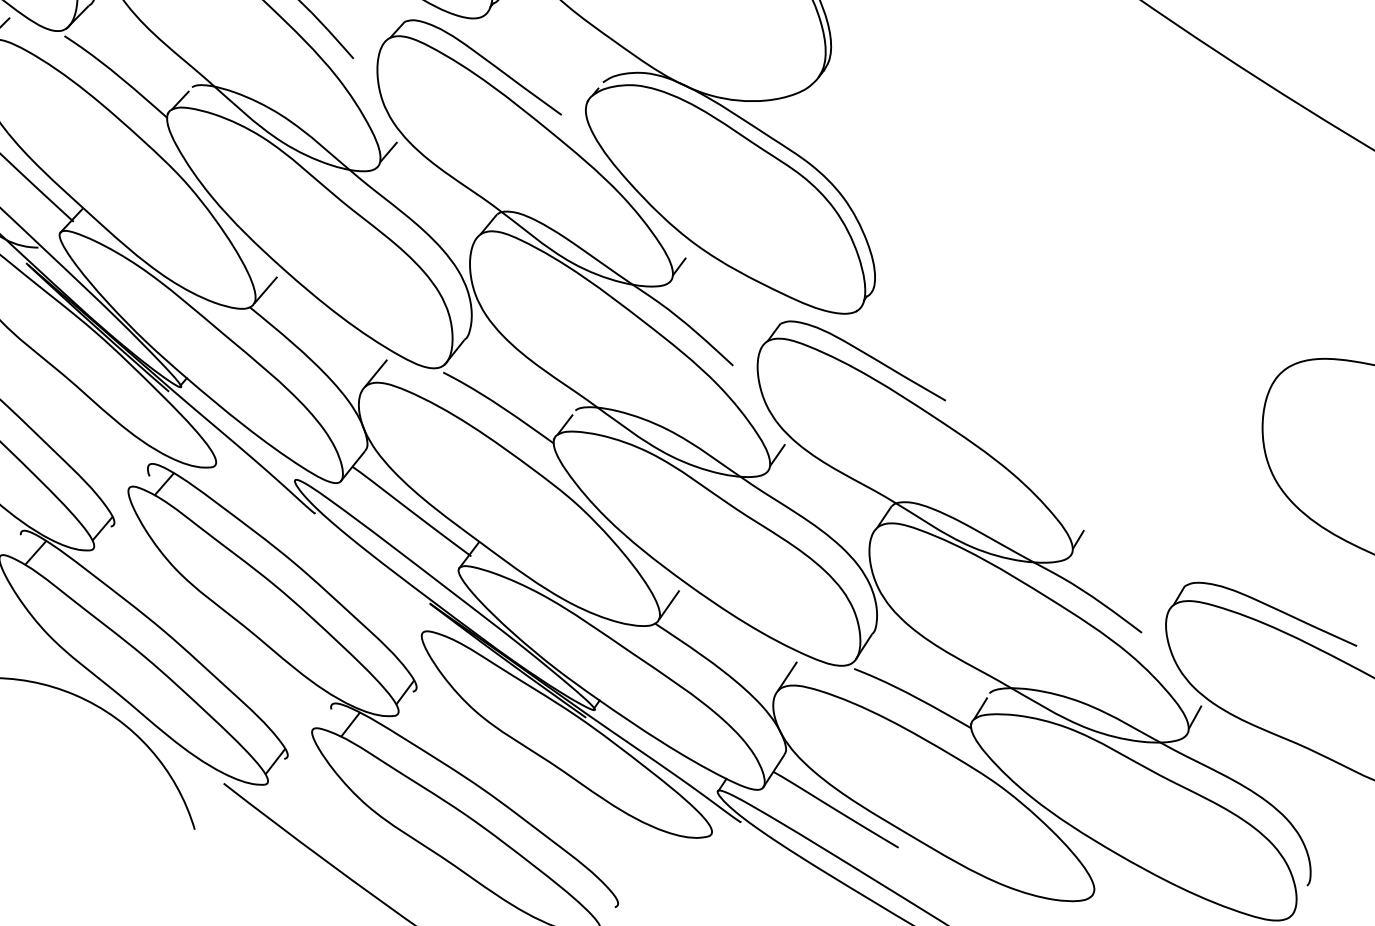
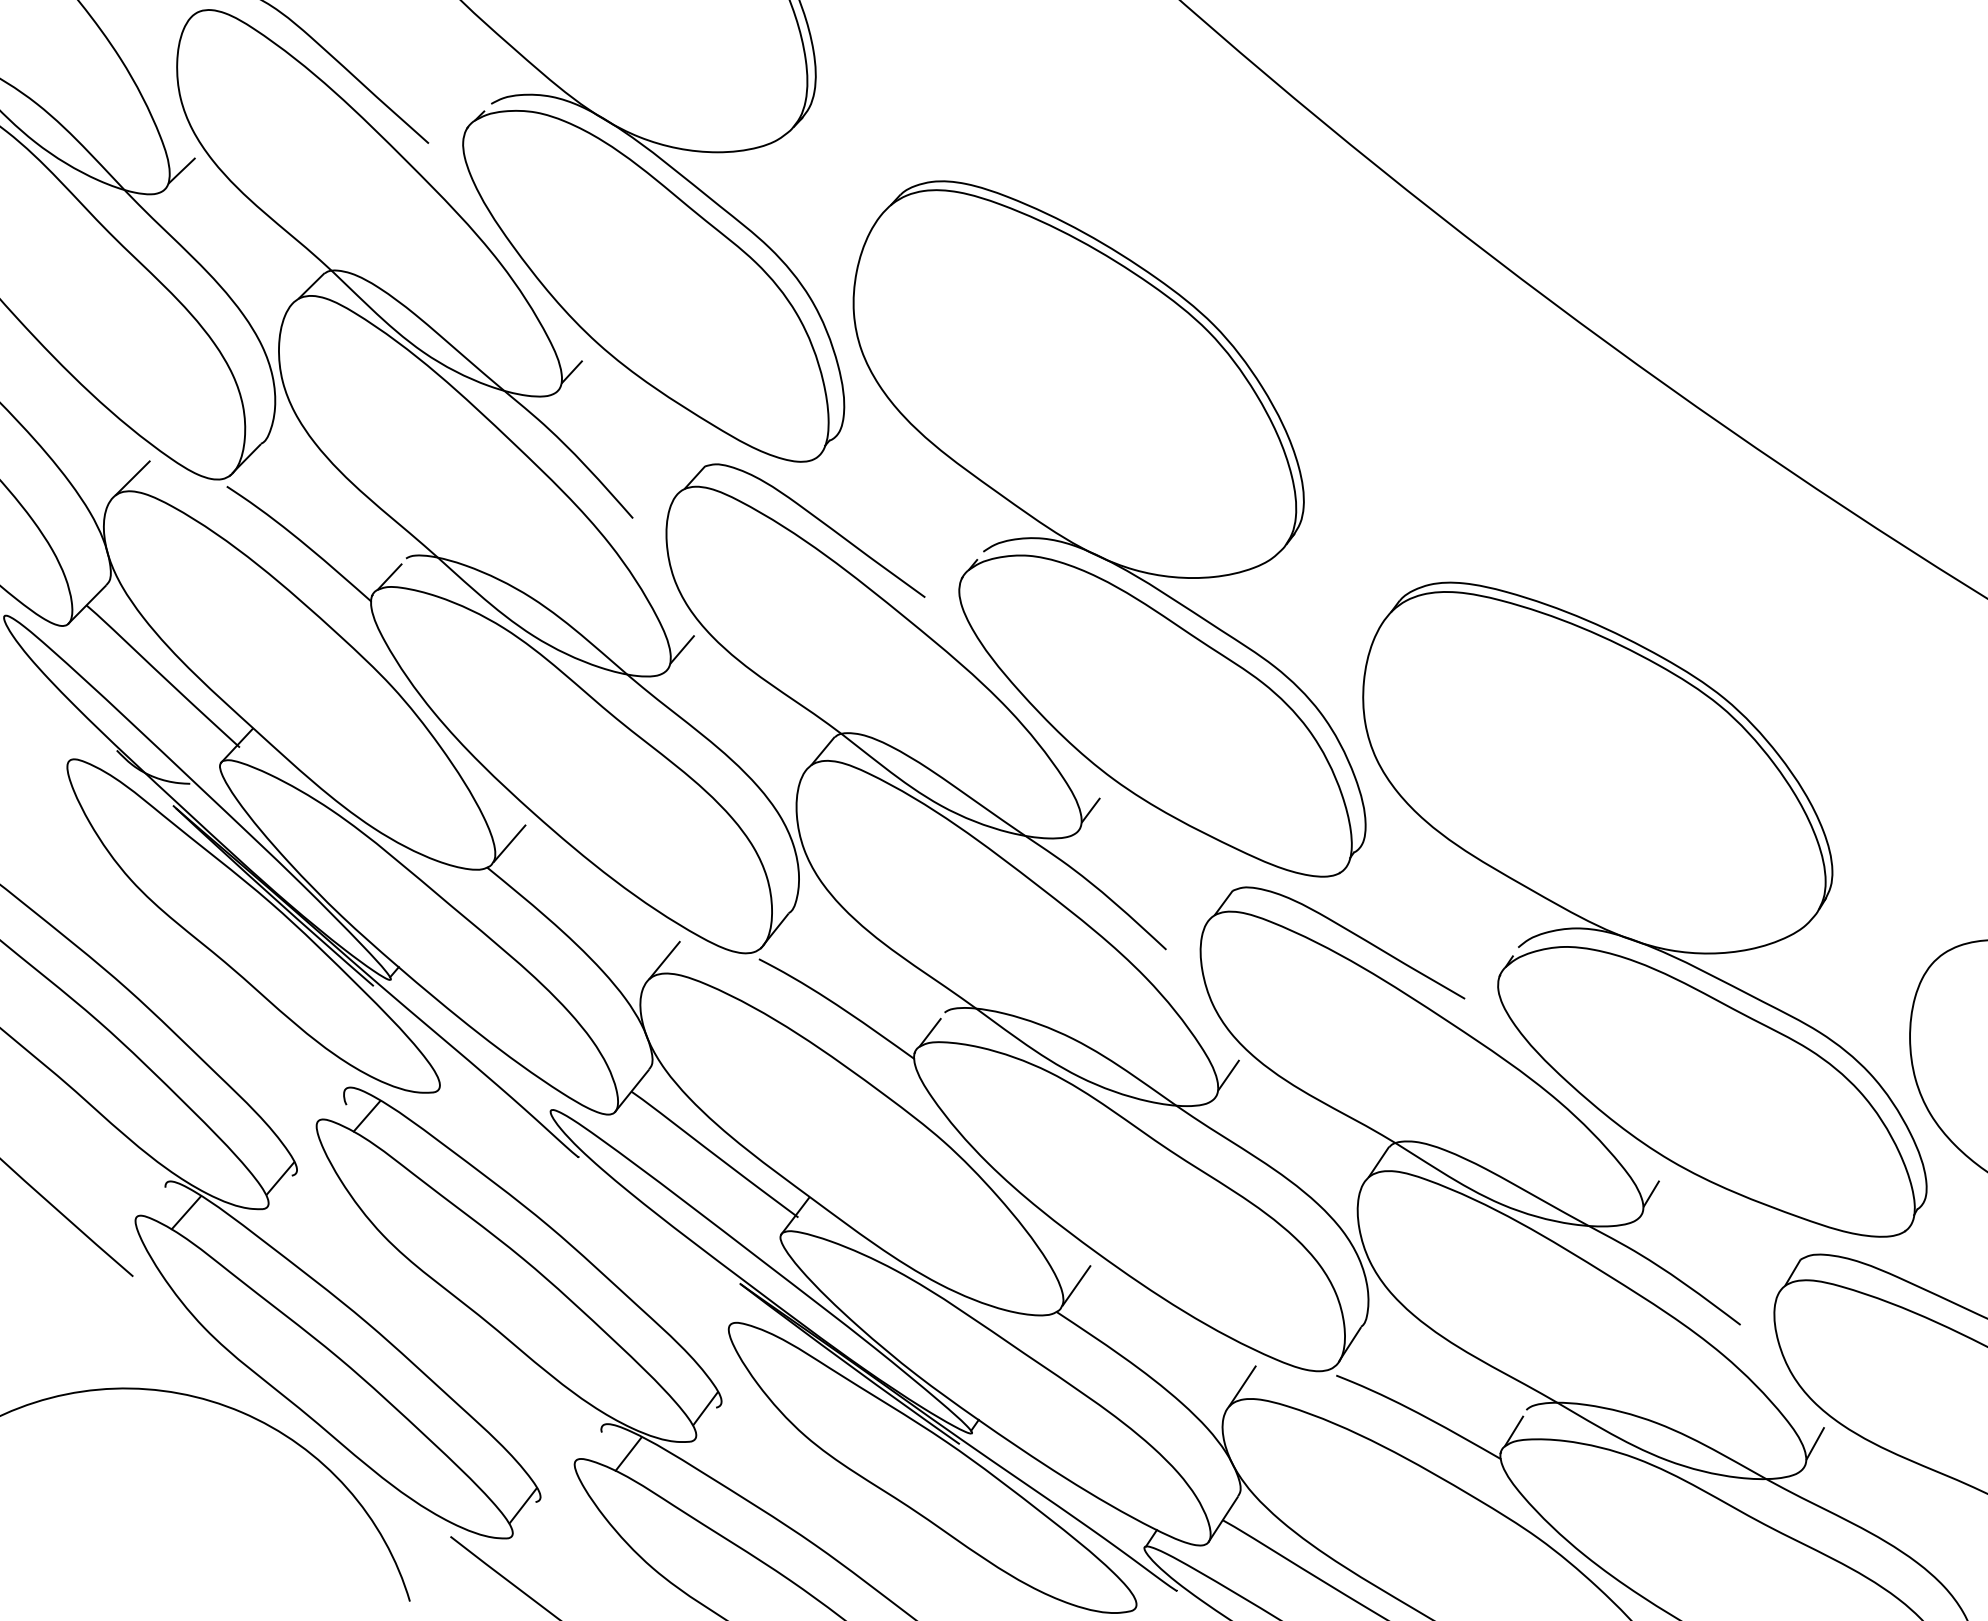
part: (1073, 337) -> (1644, 909), added

